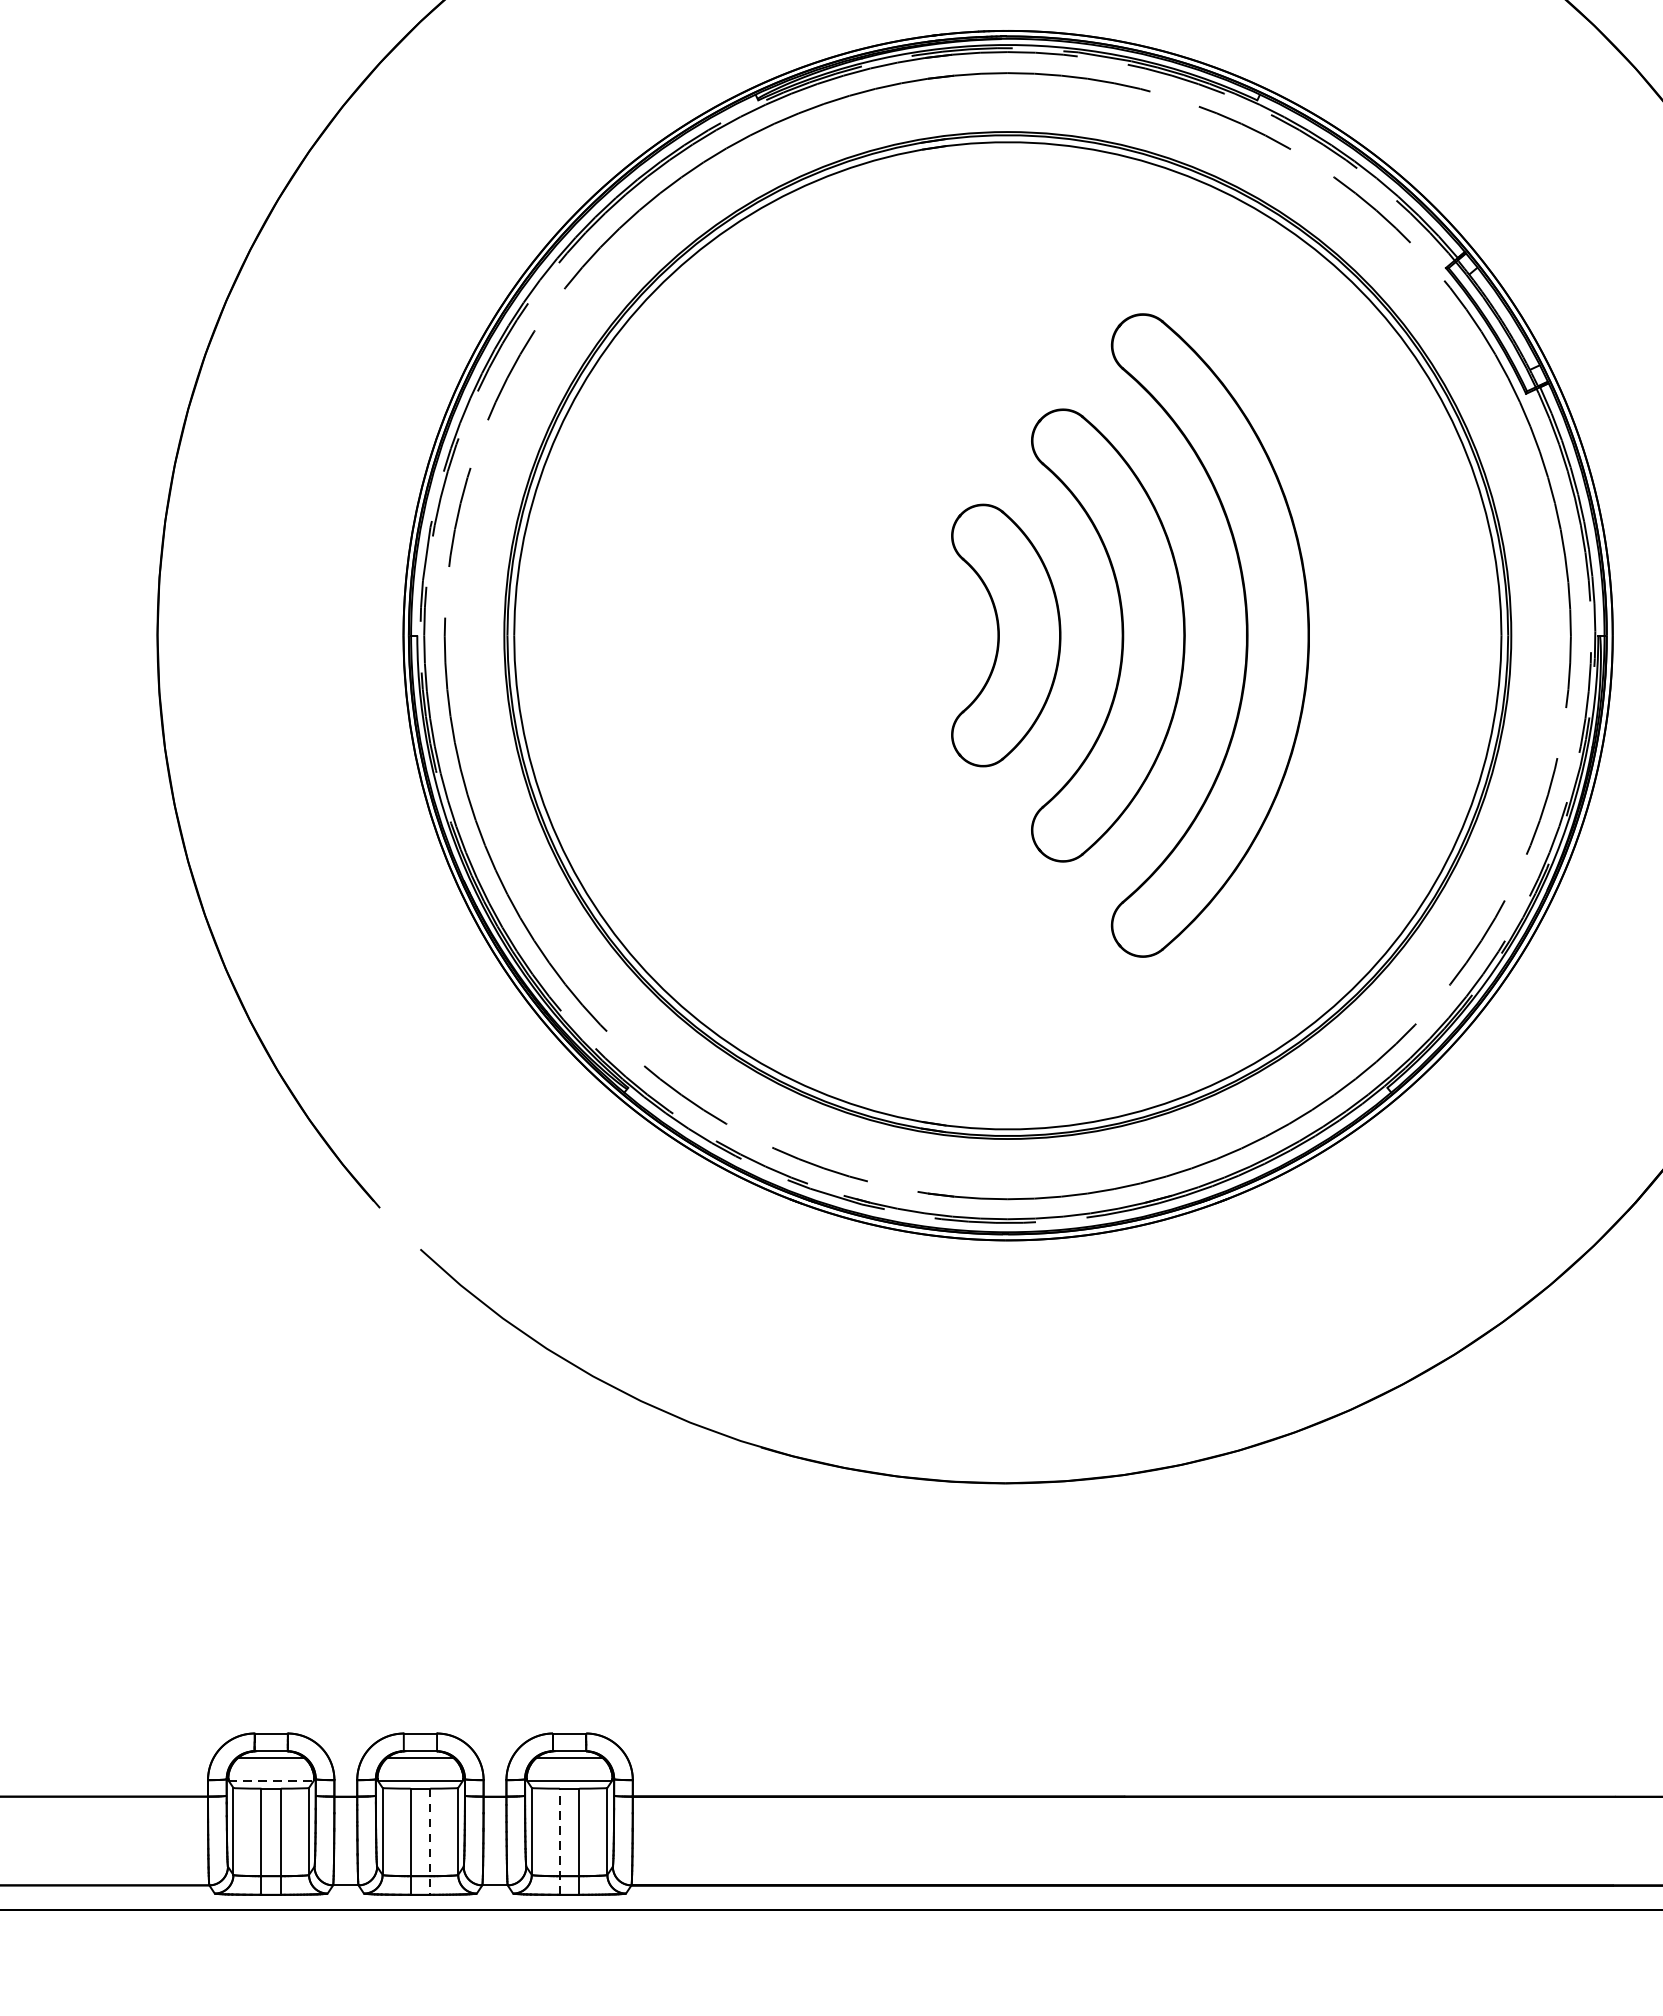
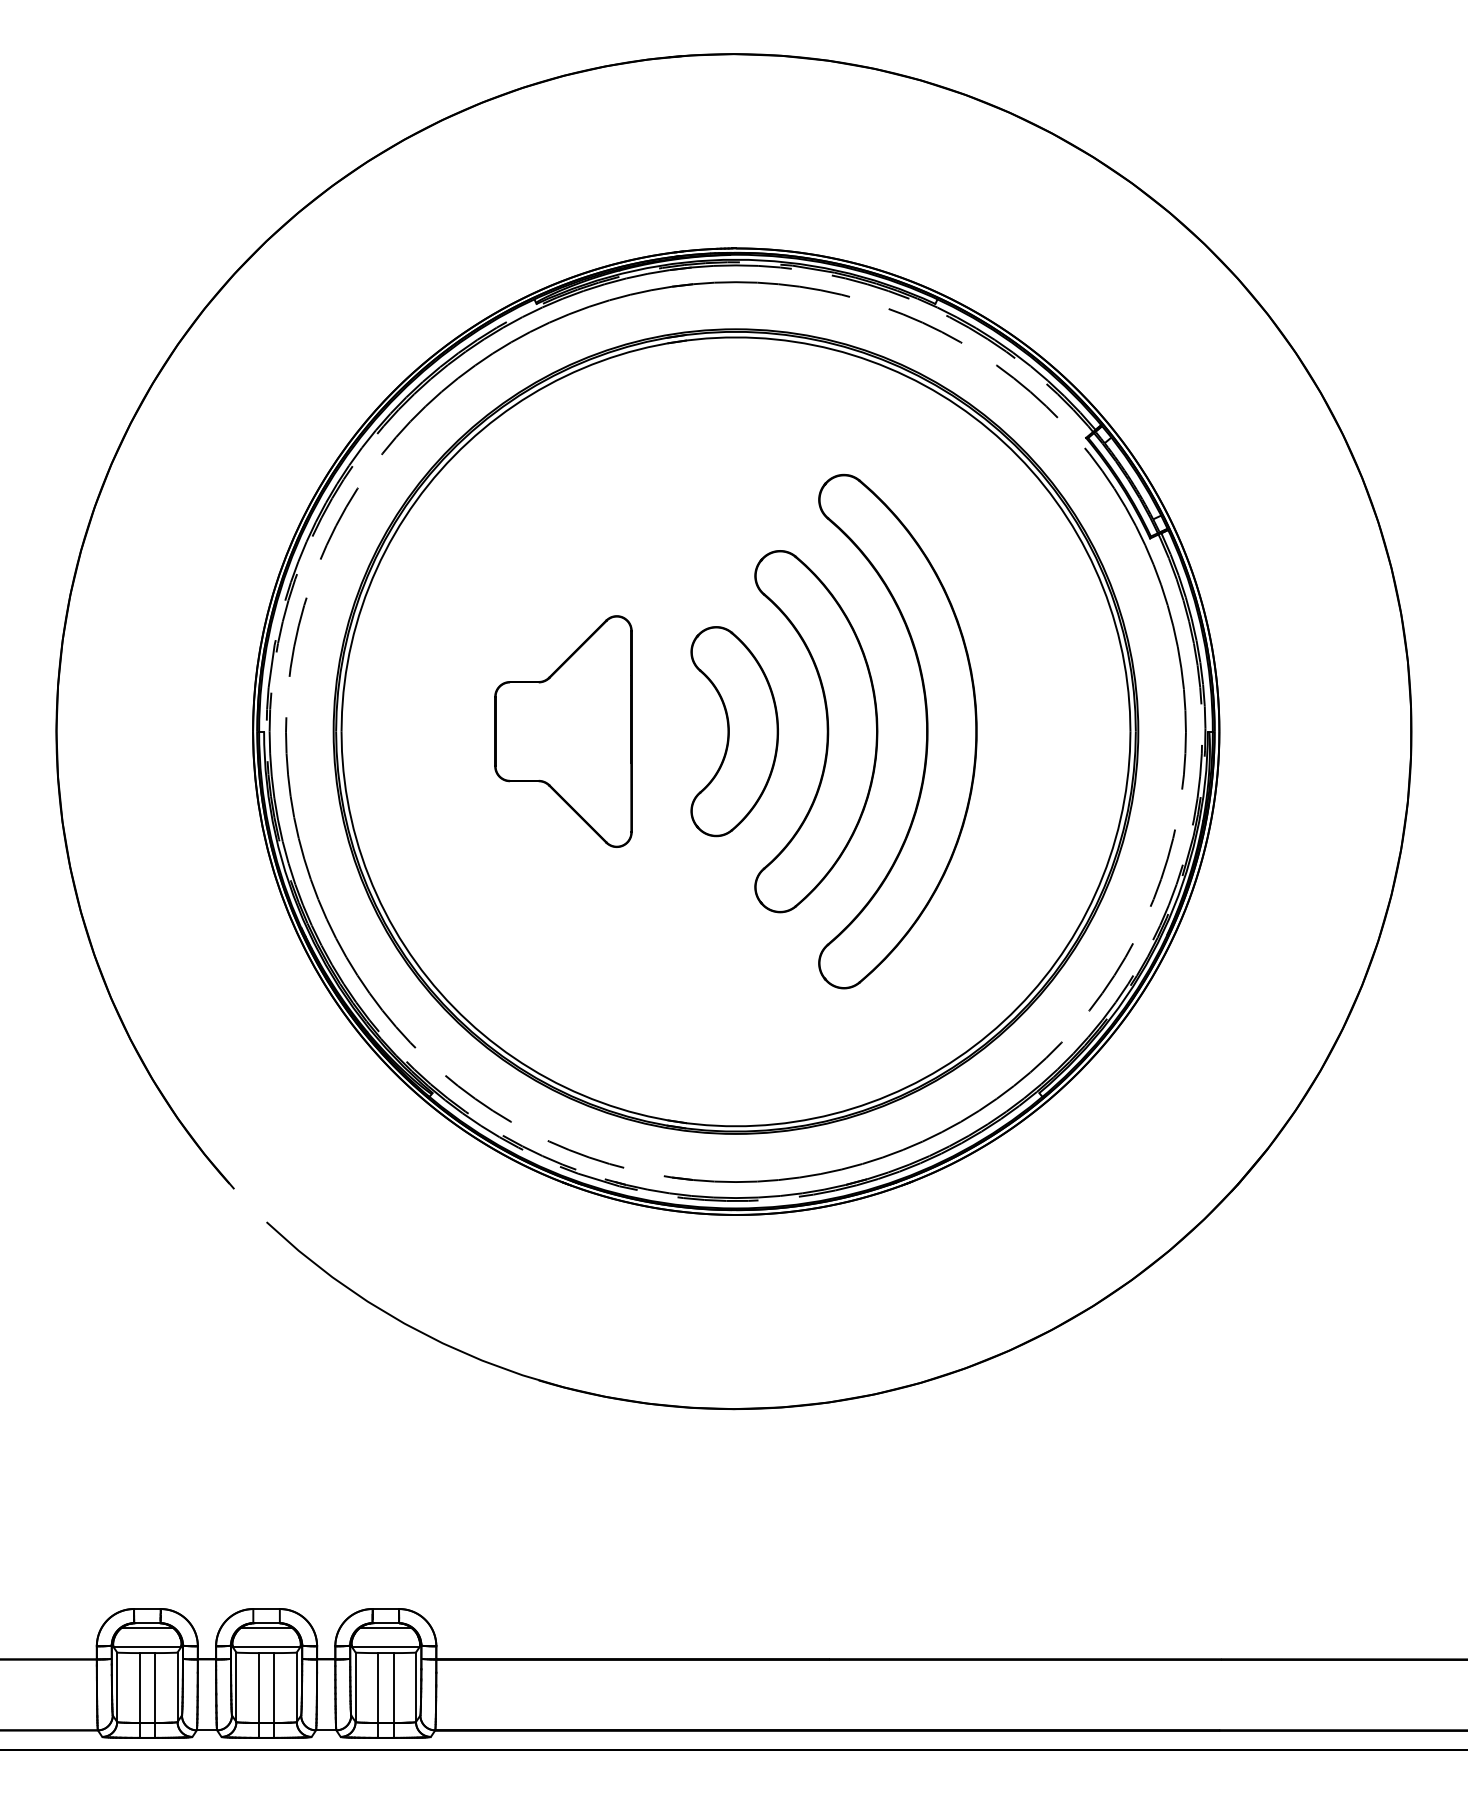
part: (791, 635) -> (563, 731), added
line: (271, 1781) -> (147, 1647), dashed -> solid
line: (559, 1841) -> (377, 1695), dashed -> solid
line: (430, 1842) -> (274, 1696), dashed -> solid

